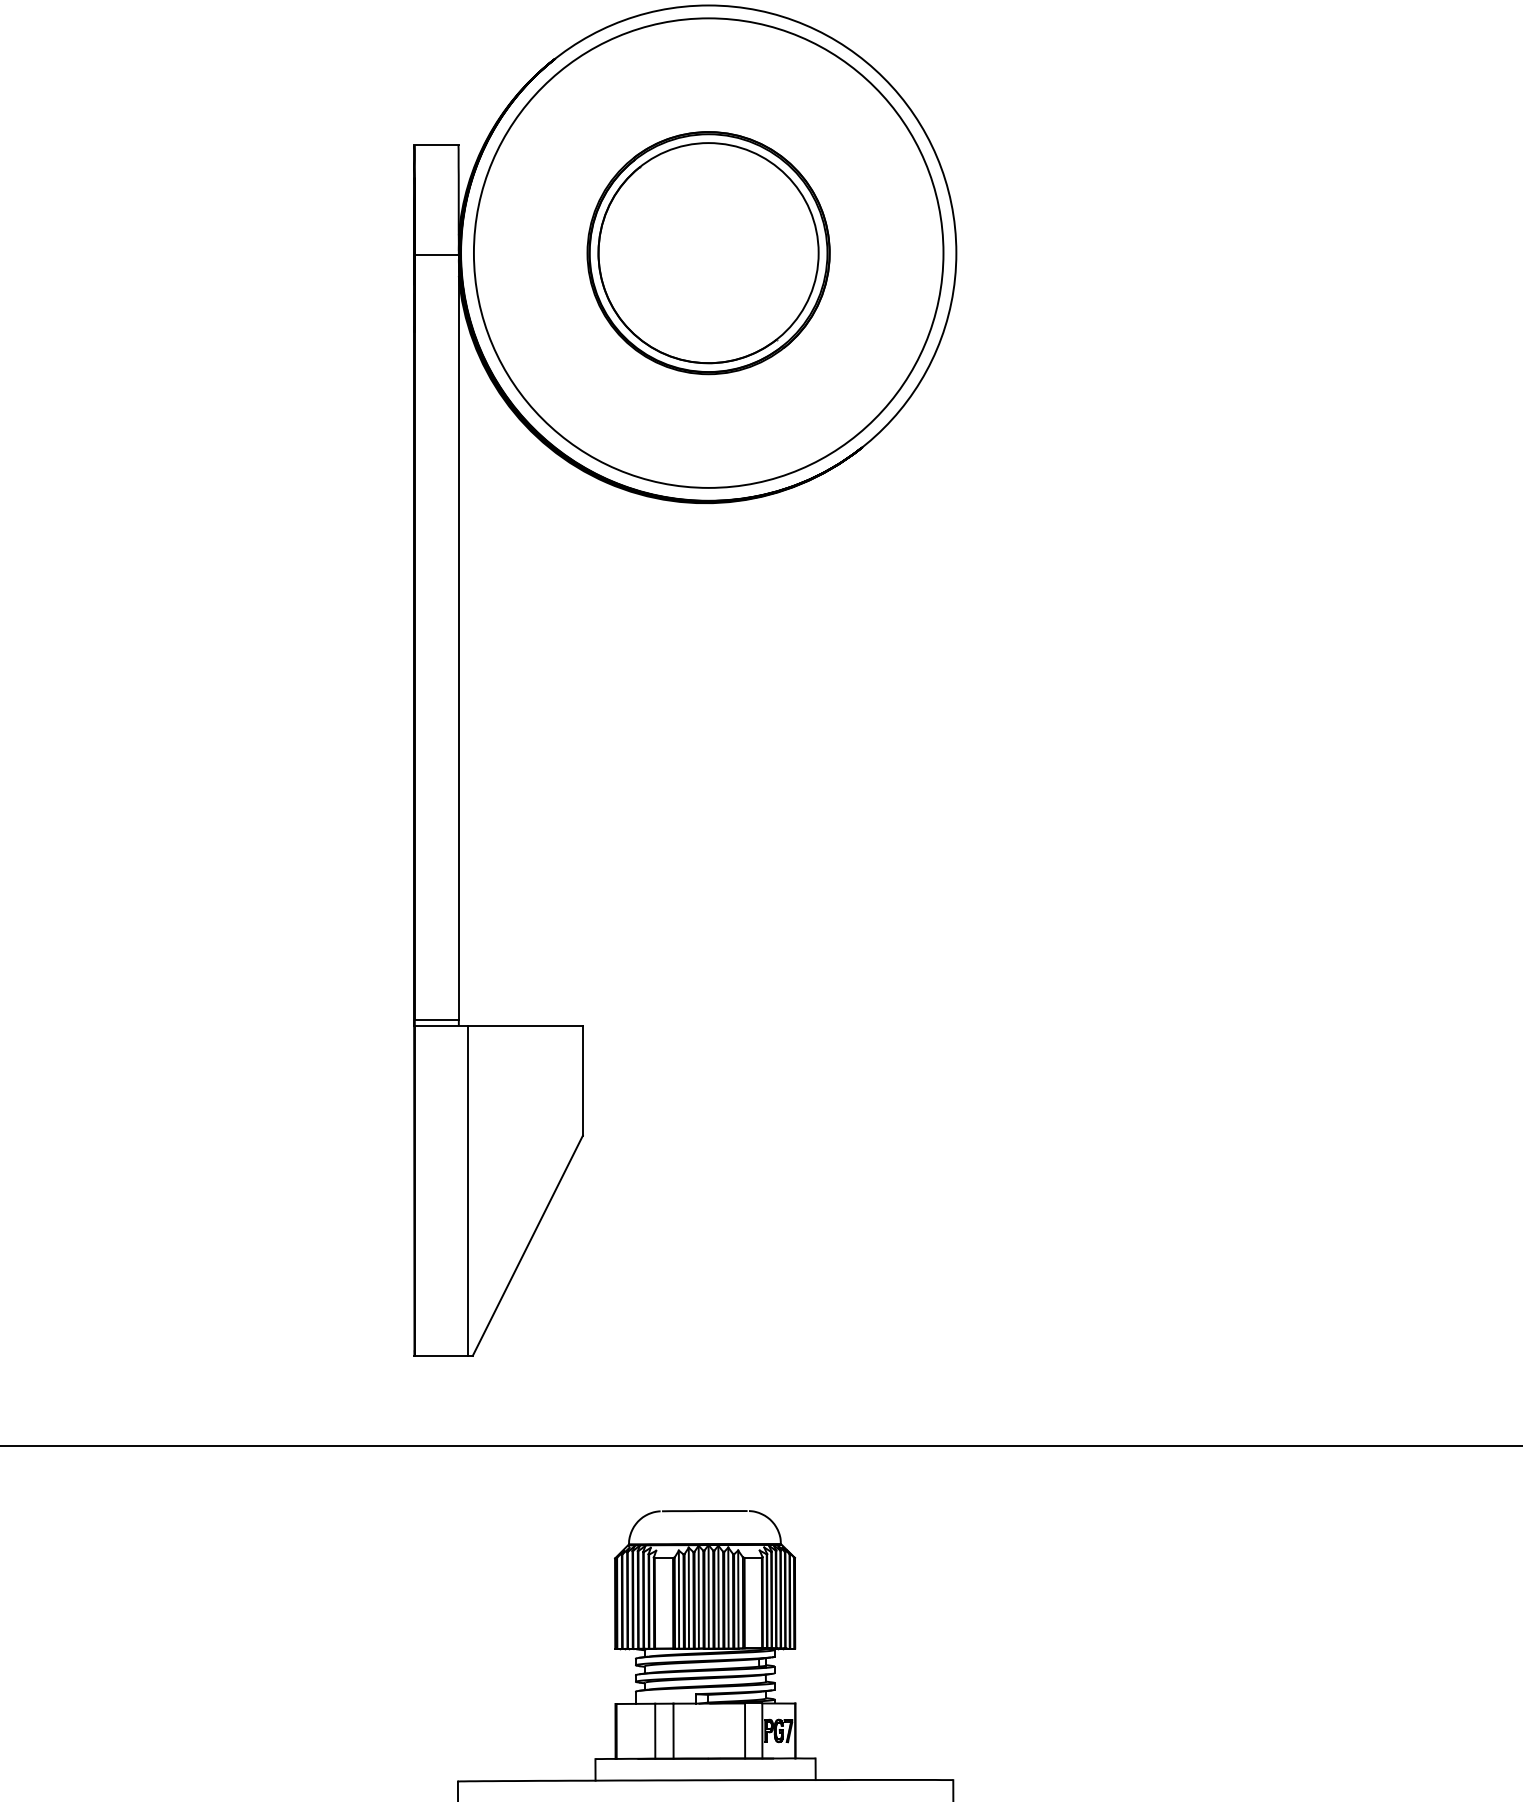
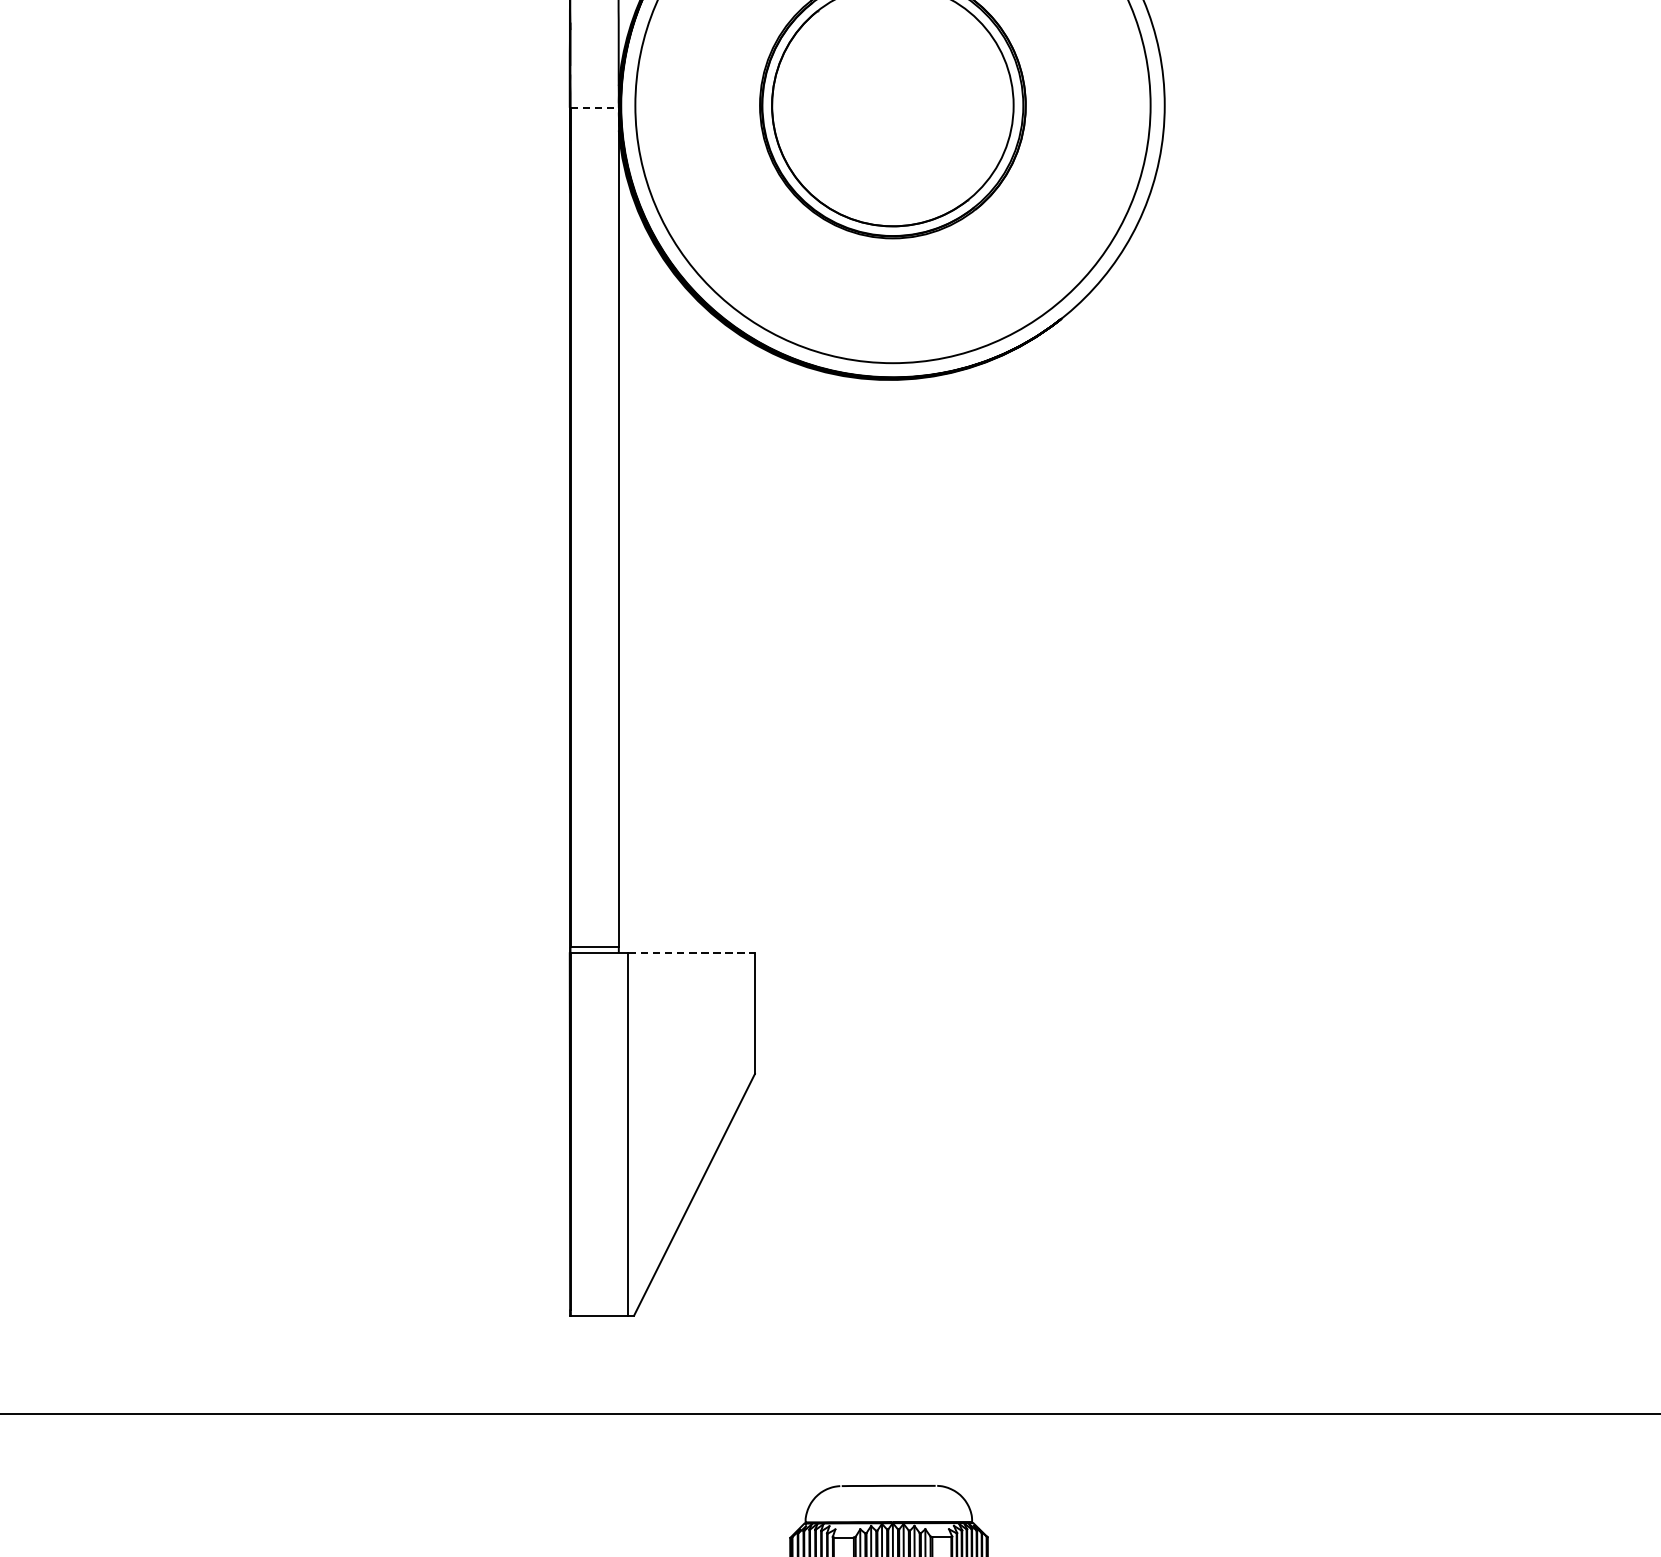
line: (437, 255) -> (595, 108), solid -> dashed
line: (525, 1025) -> (691, 953), solid -> dashed

